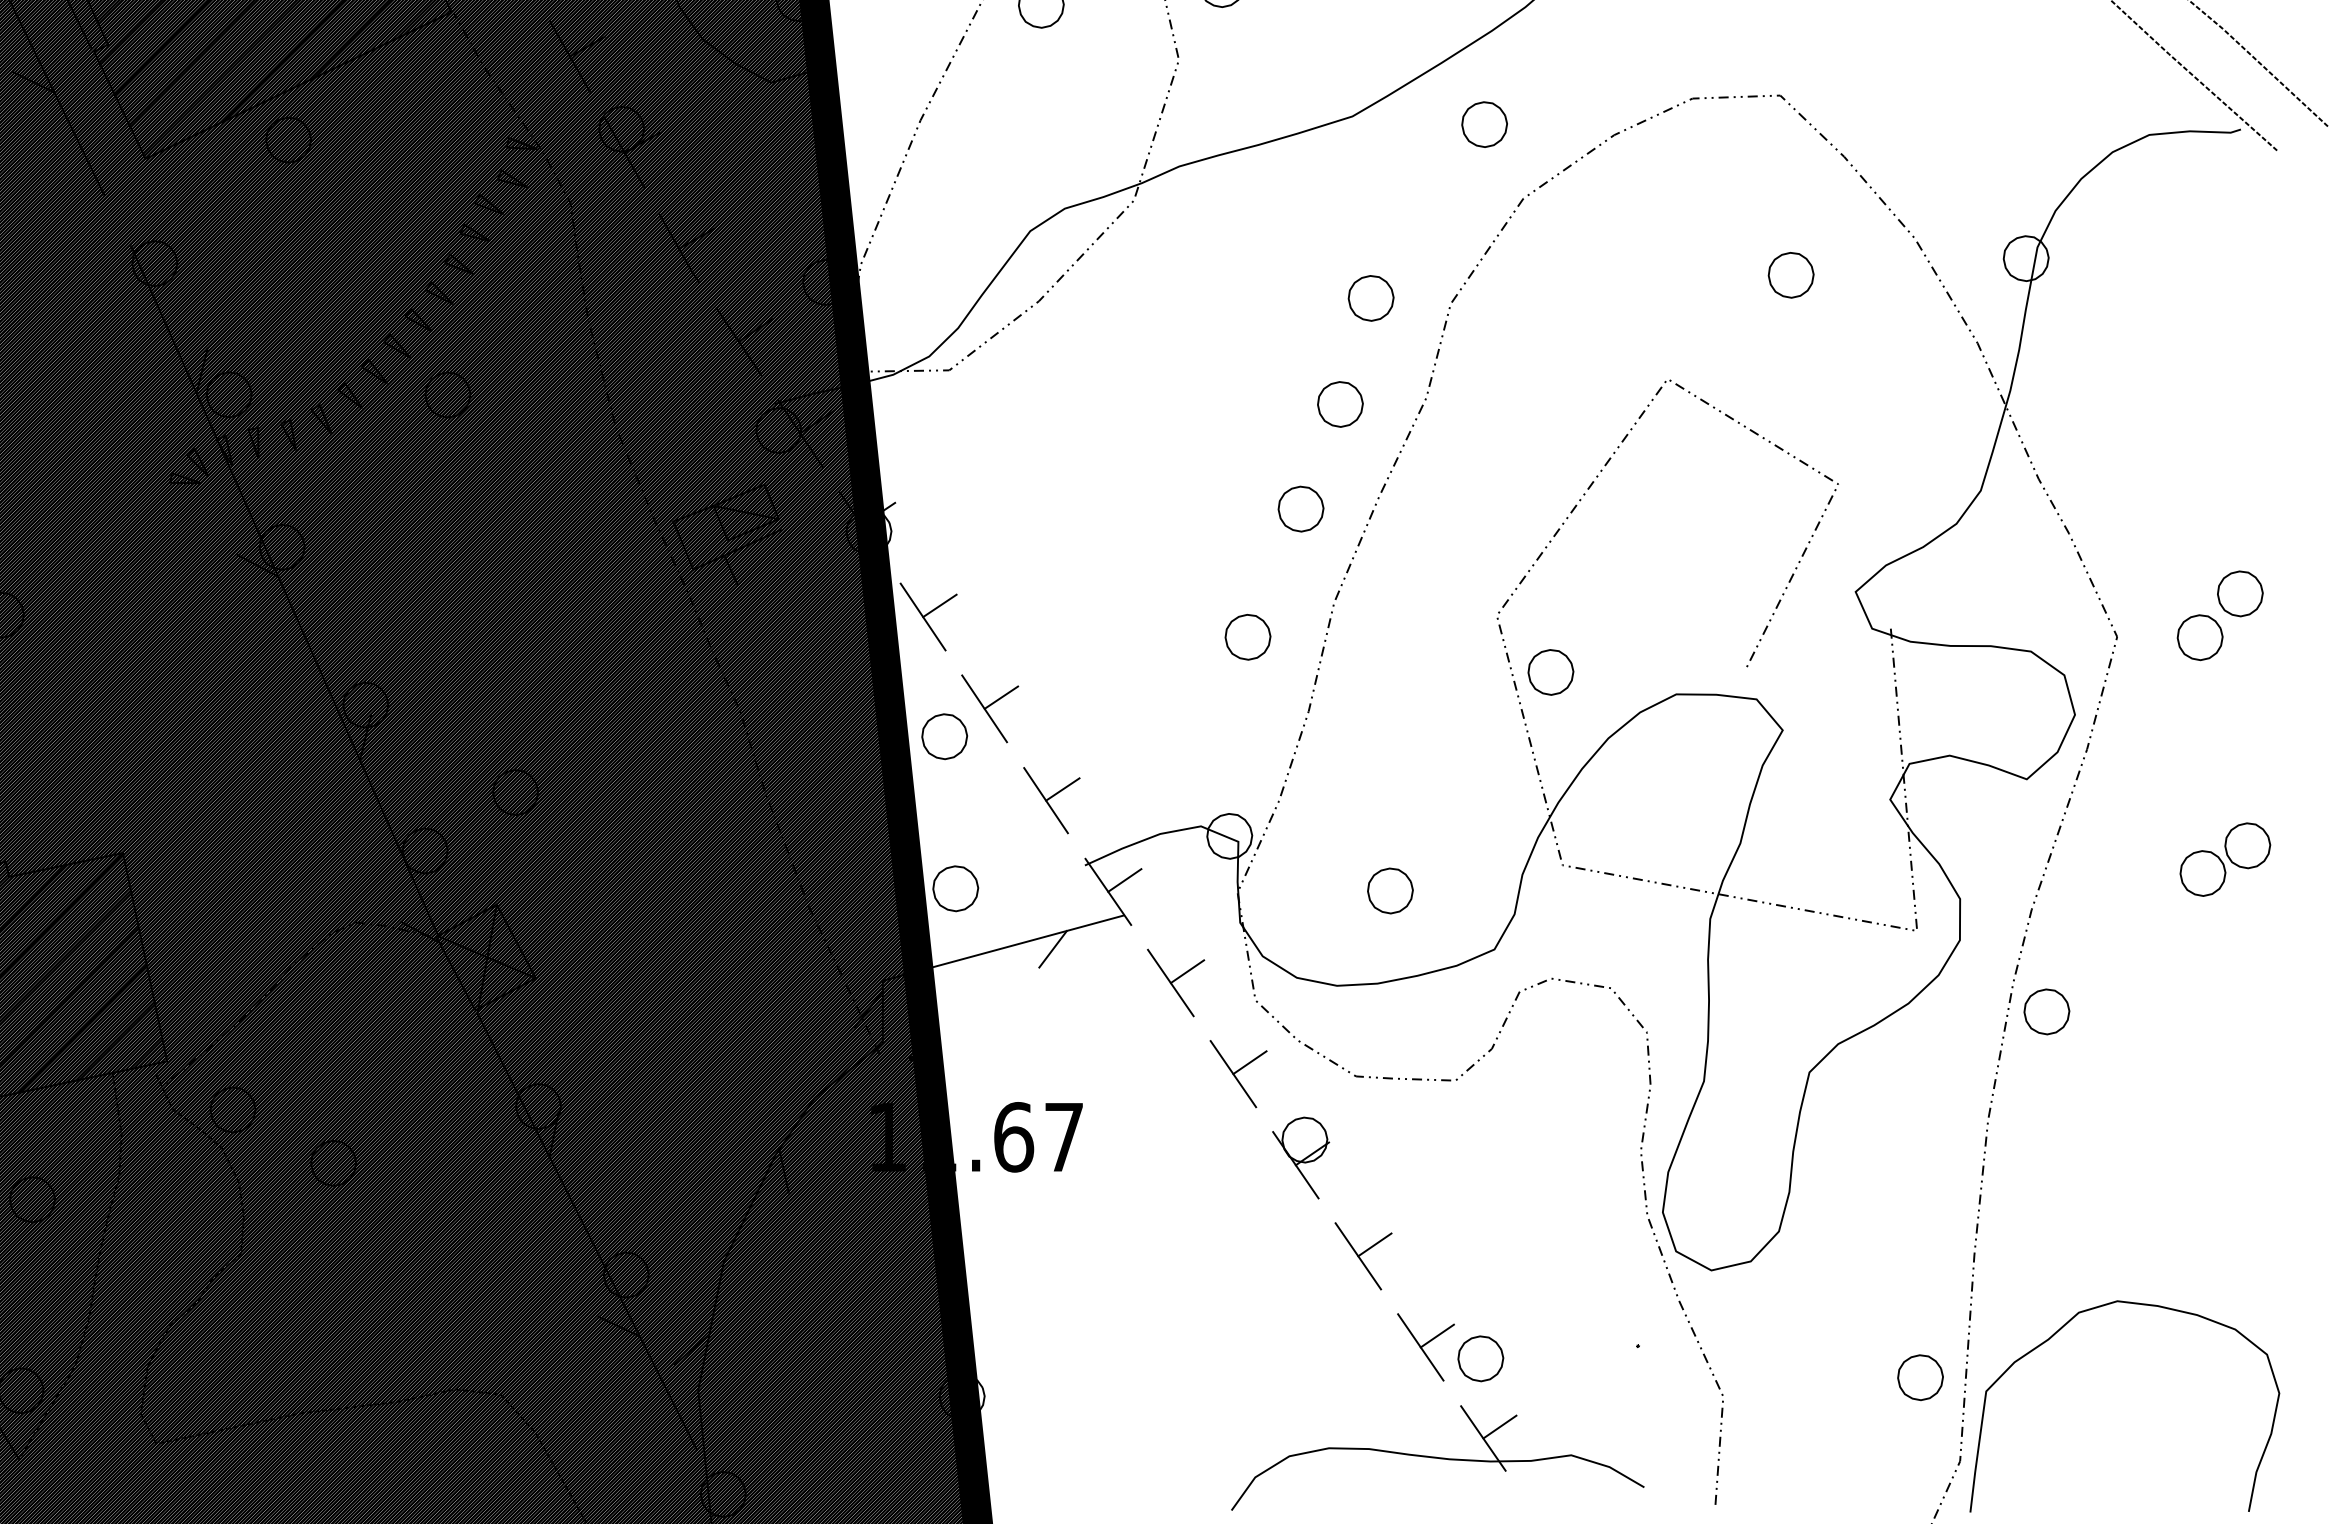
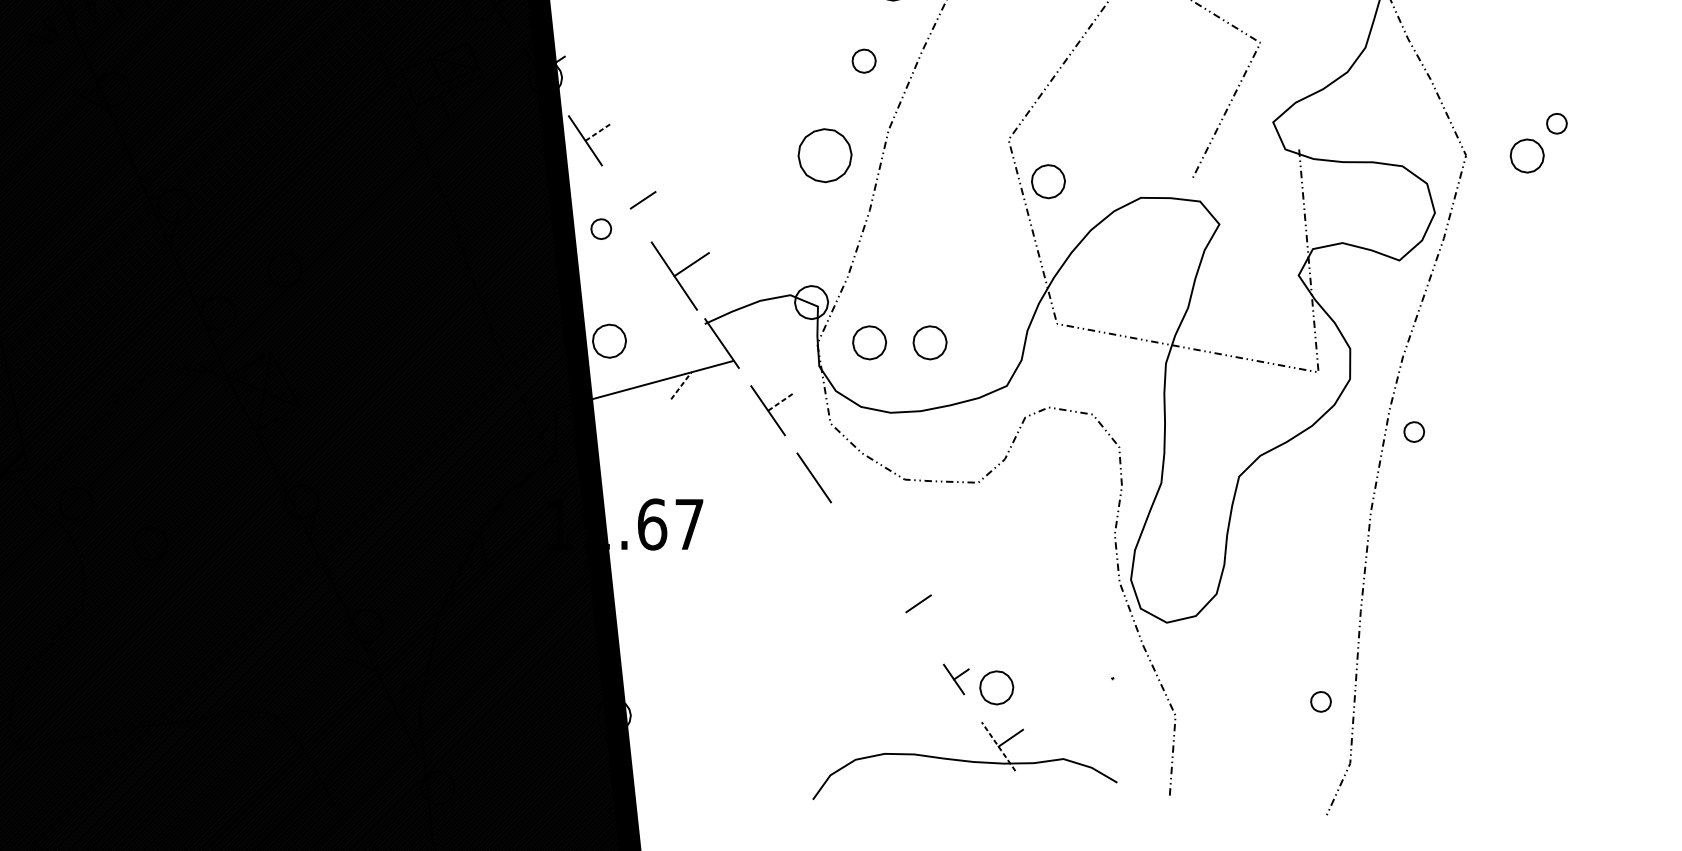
part: (1300, 508) -> (863, 60), size x0.7
part: (2240, 593) -> (1557, 123), size x0.6
line: (939, 606) -> (597, 133), solid -> dashed
part: (1247, 637) -> (824, 155), size x1.6
line: (984, 708) -> (630, 208), removed
part: (944, 736) -> (601, 228), size x0.6
part: (1051, 800) -> (680, 276), size x1.4
part: (2225, 859) -> (1545, 319), removed
line: (1124, 880) -> (733, 335), removed
part: (1308, 890) -> (869, 342), added
line: (1053, 949) -> (681, 386), solid -> dashed
line: (1187, 971) -> (780, 402), solid -> dashed
part: (2046, 1011) -> (1413, 431), size x0.6
line: (1249, 1062) -> (826, 469), removed
part: (1301, 1157) -> (864, 539), removed
line: (1358, 1256) -> (906, 612), removed
curve: (2059, 1331) -> (1423, 667), removed
part: (1425, 1347) -> (955, 679), size x0.6
part: (1920, 1377) -> (1321, 701), size x0.6
line: (1483, 1438) -> (998, 746), solid -> dashed

